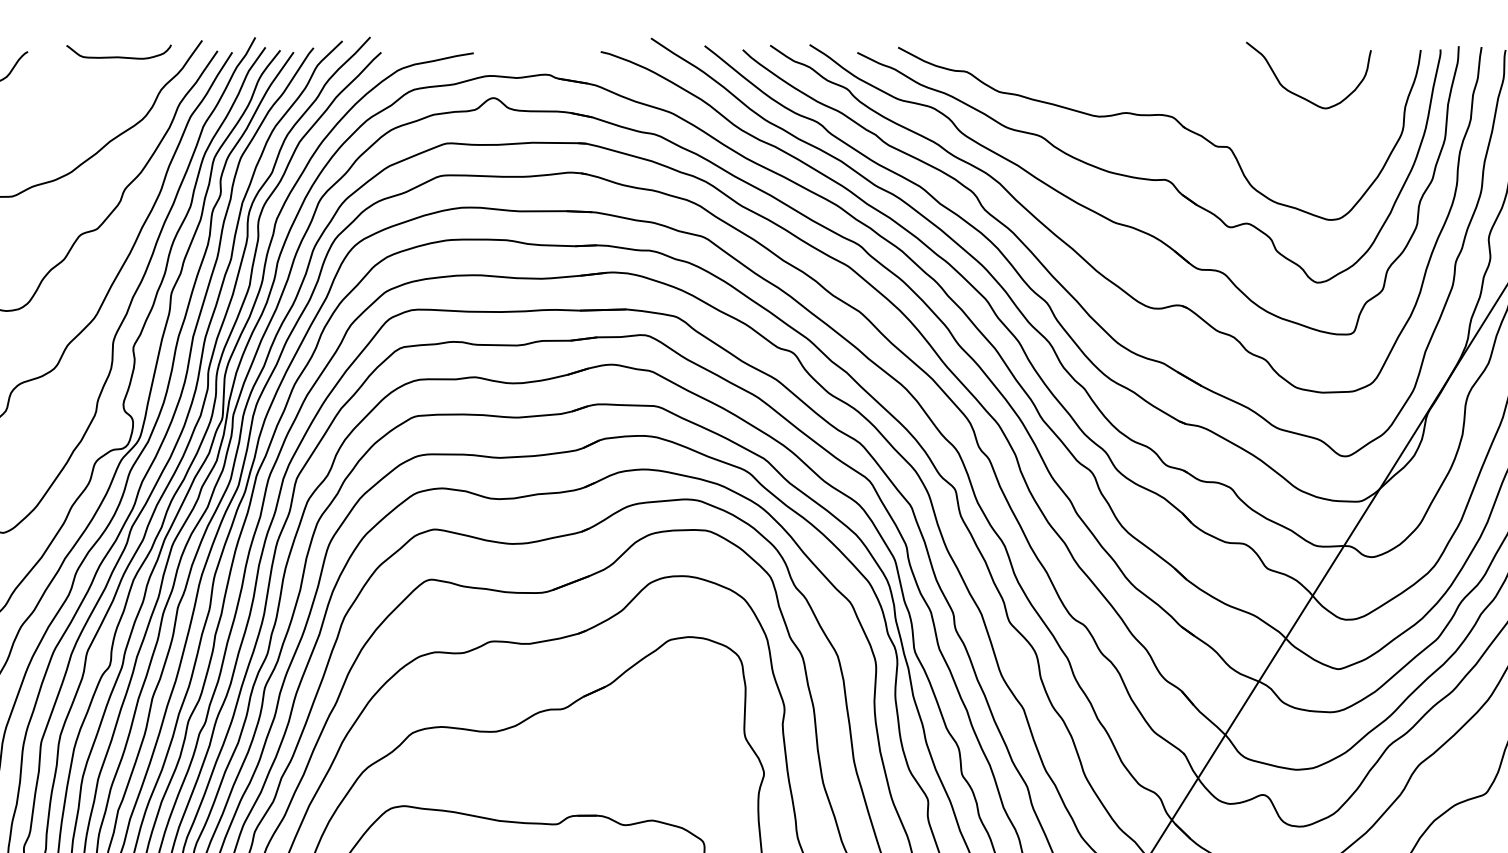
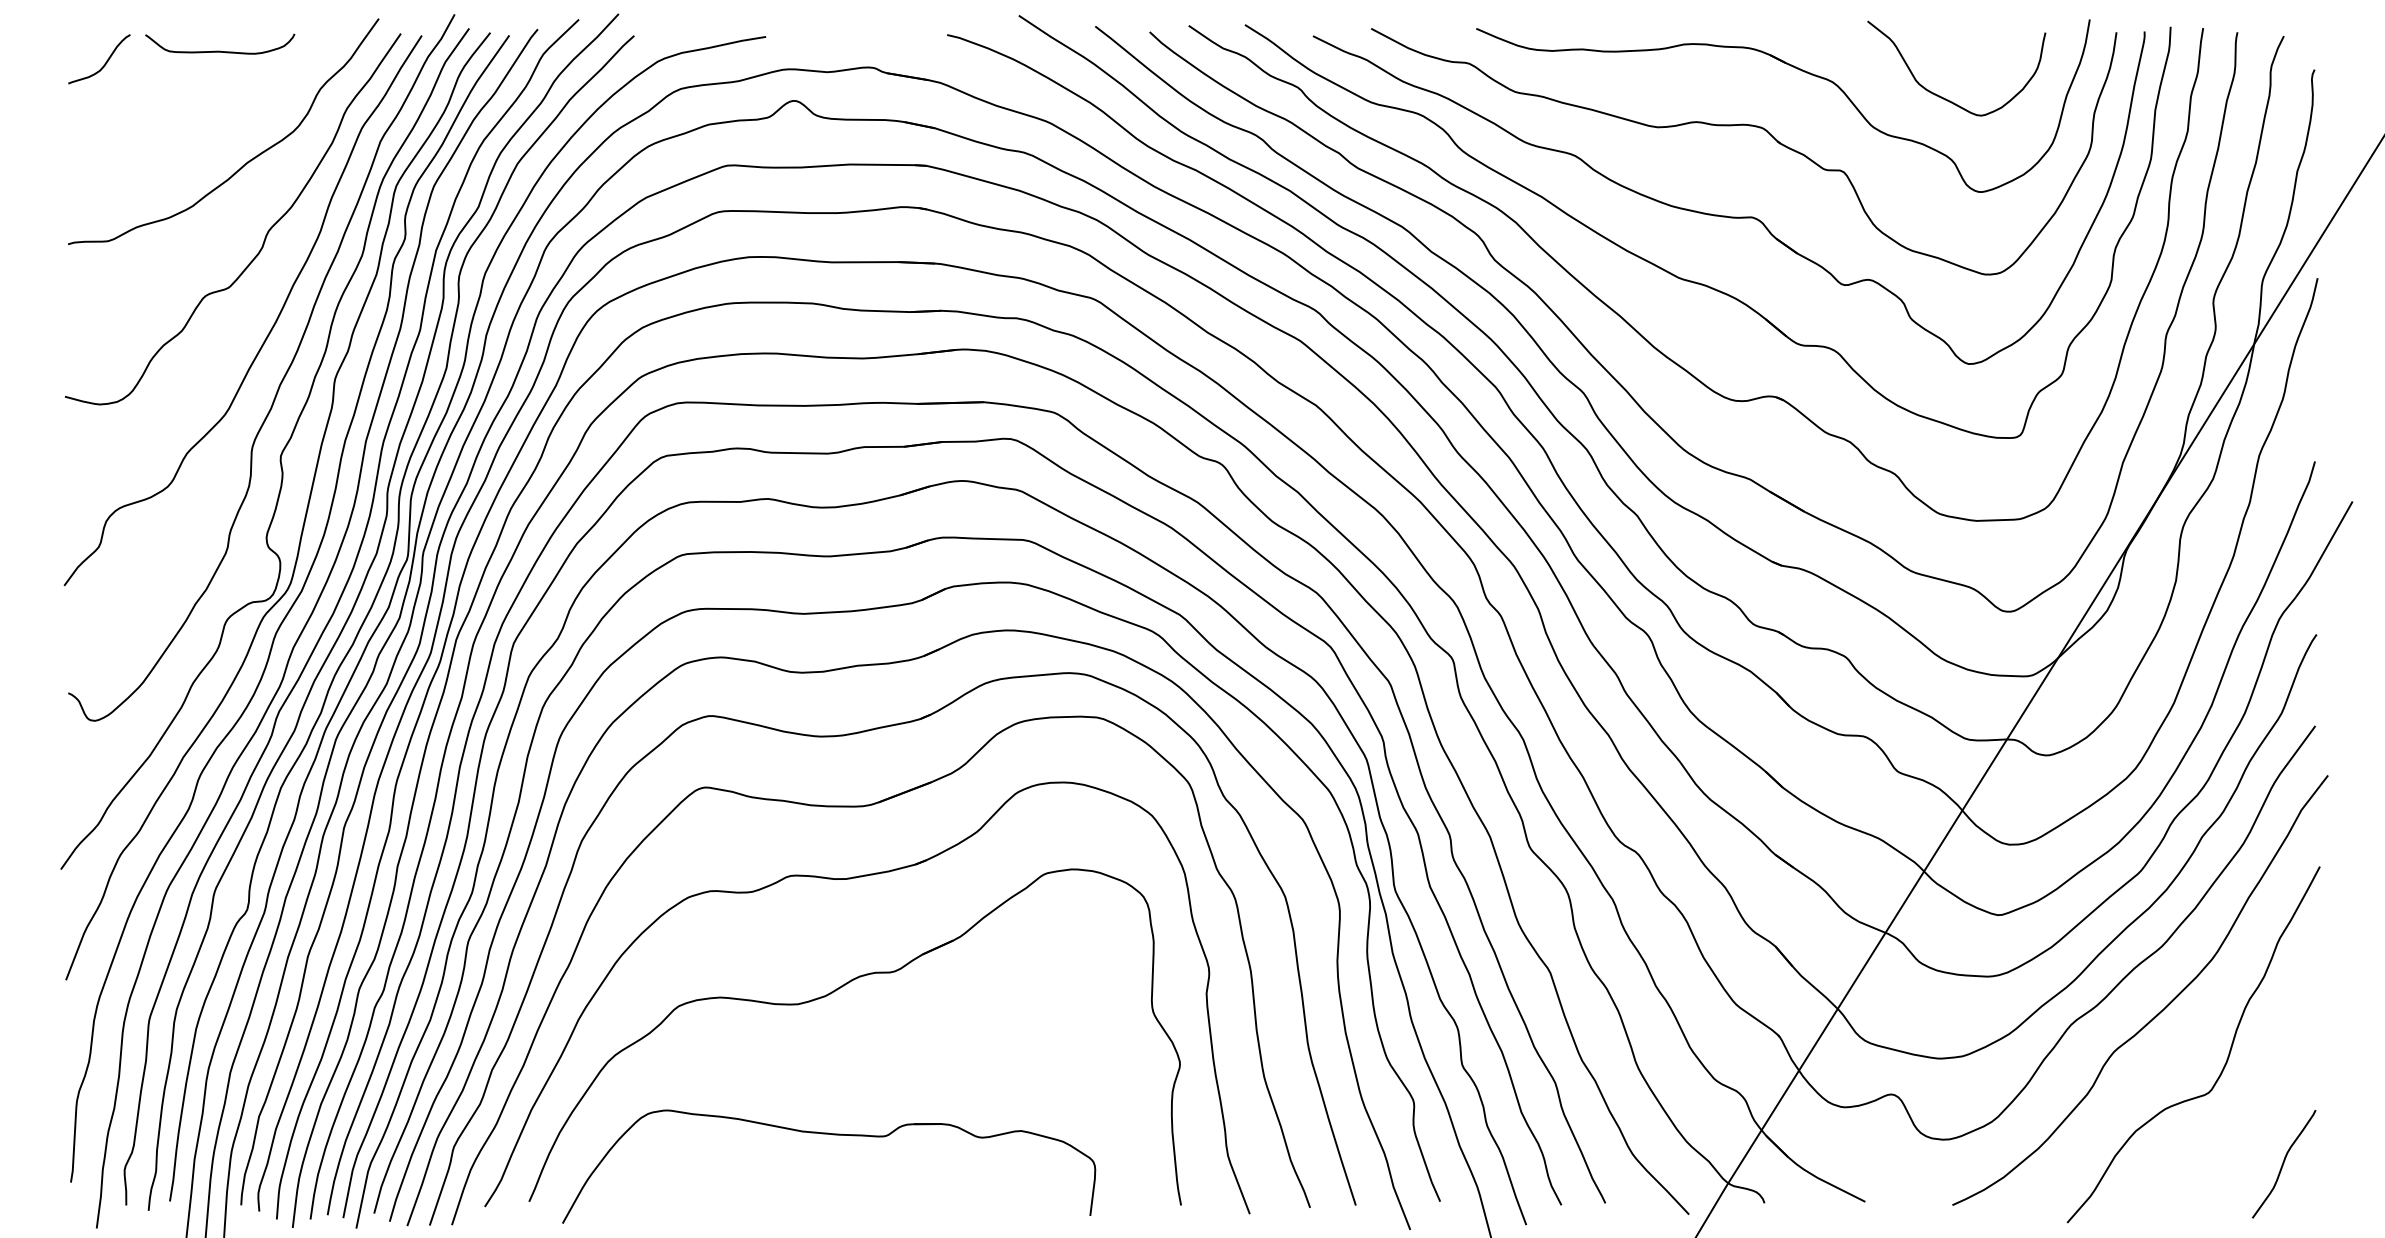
curve: (119, 56) -> (220, 50), moved
part: (1199, 77) -> (1801, 71), added

